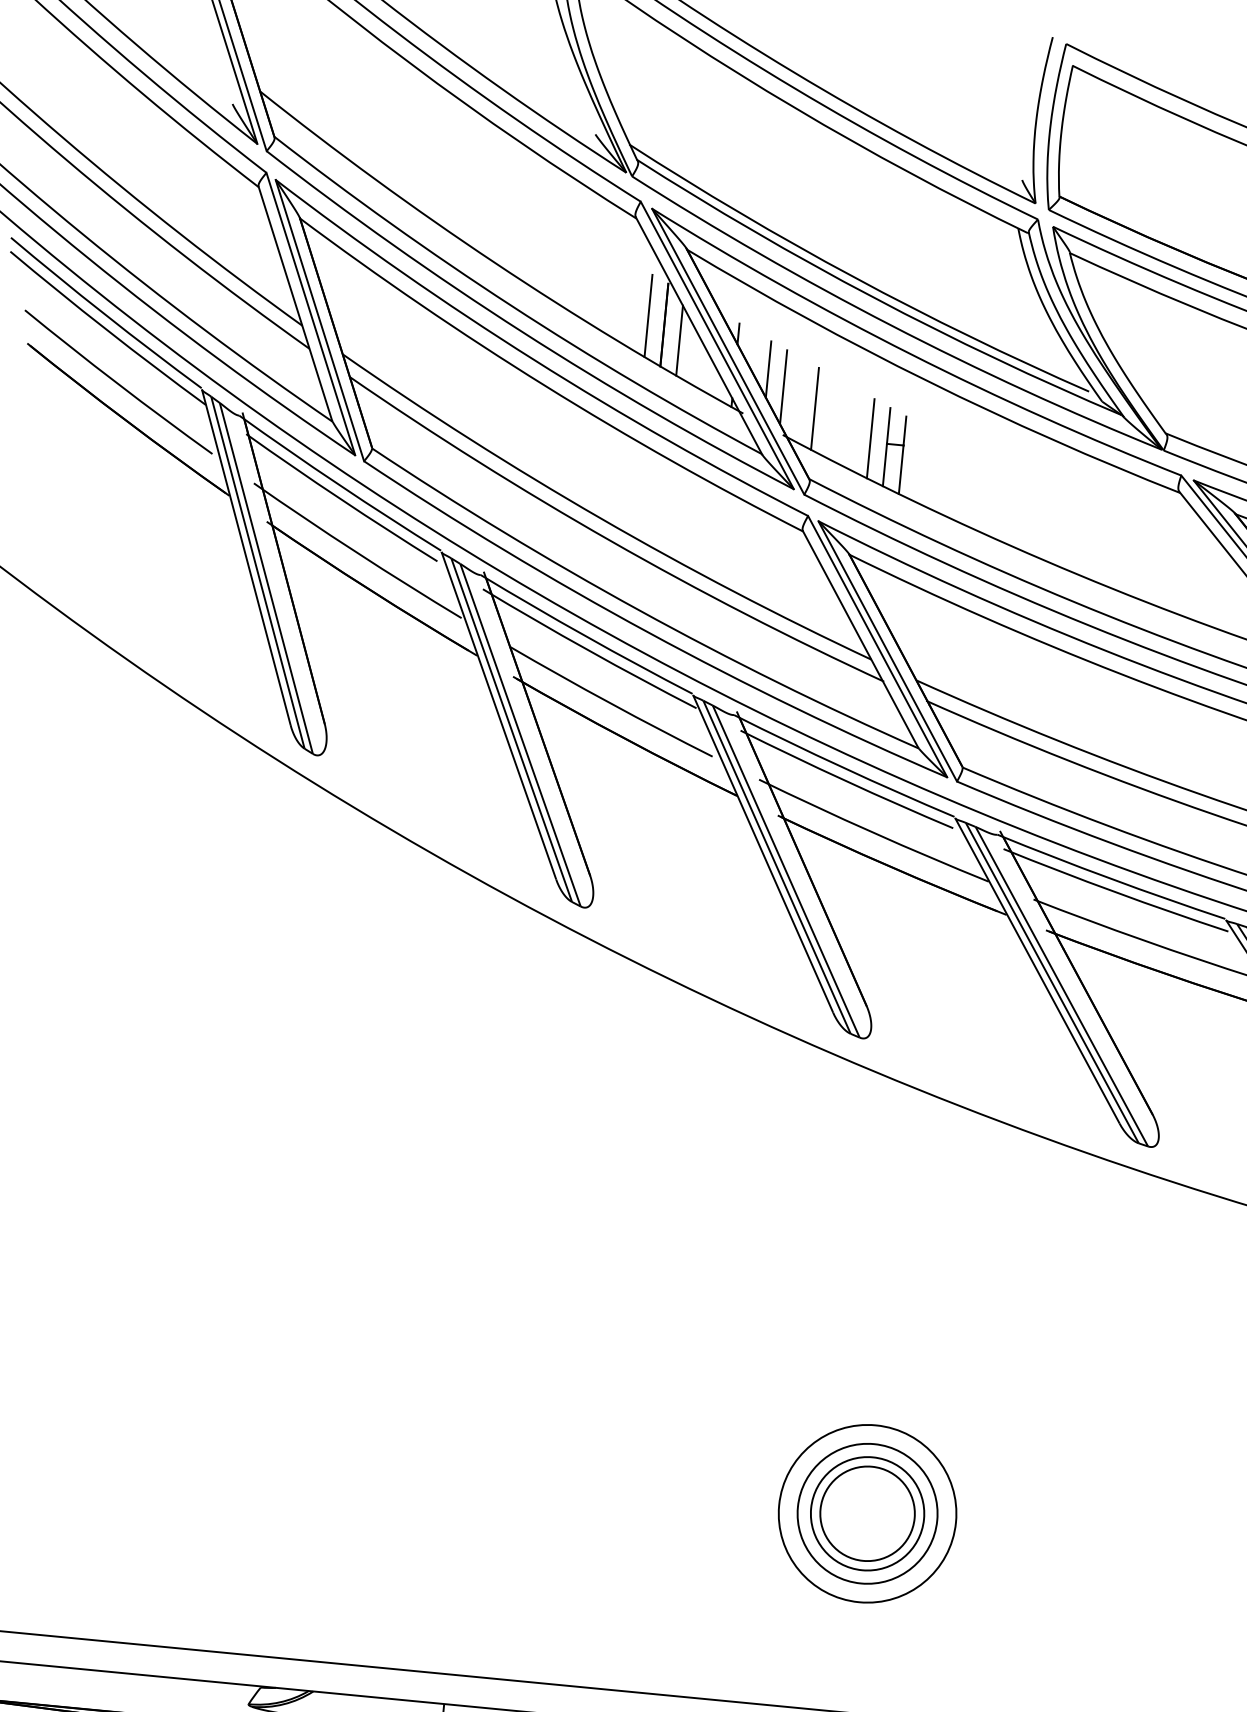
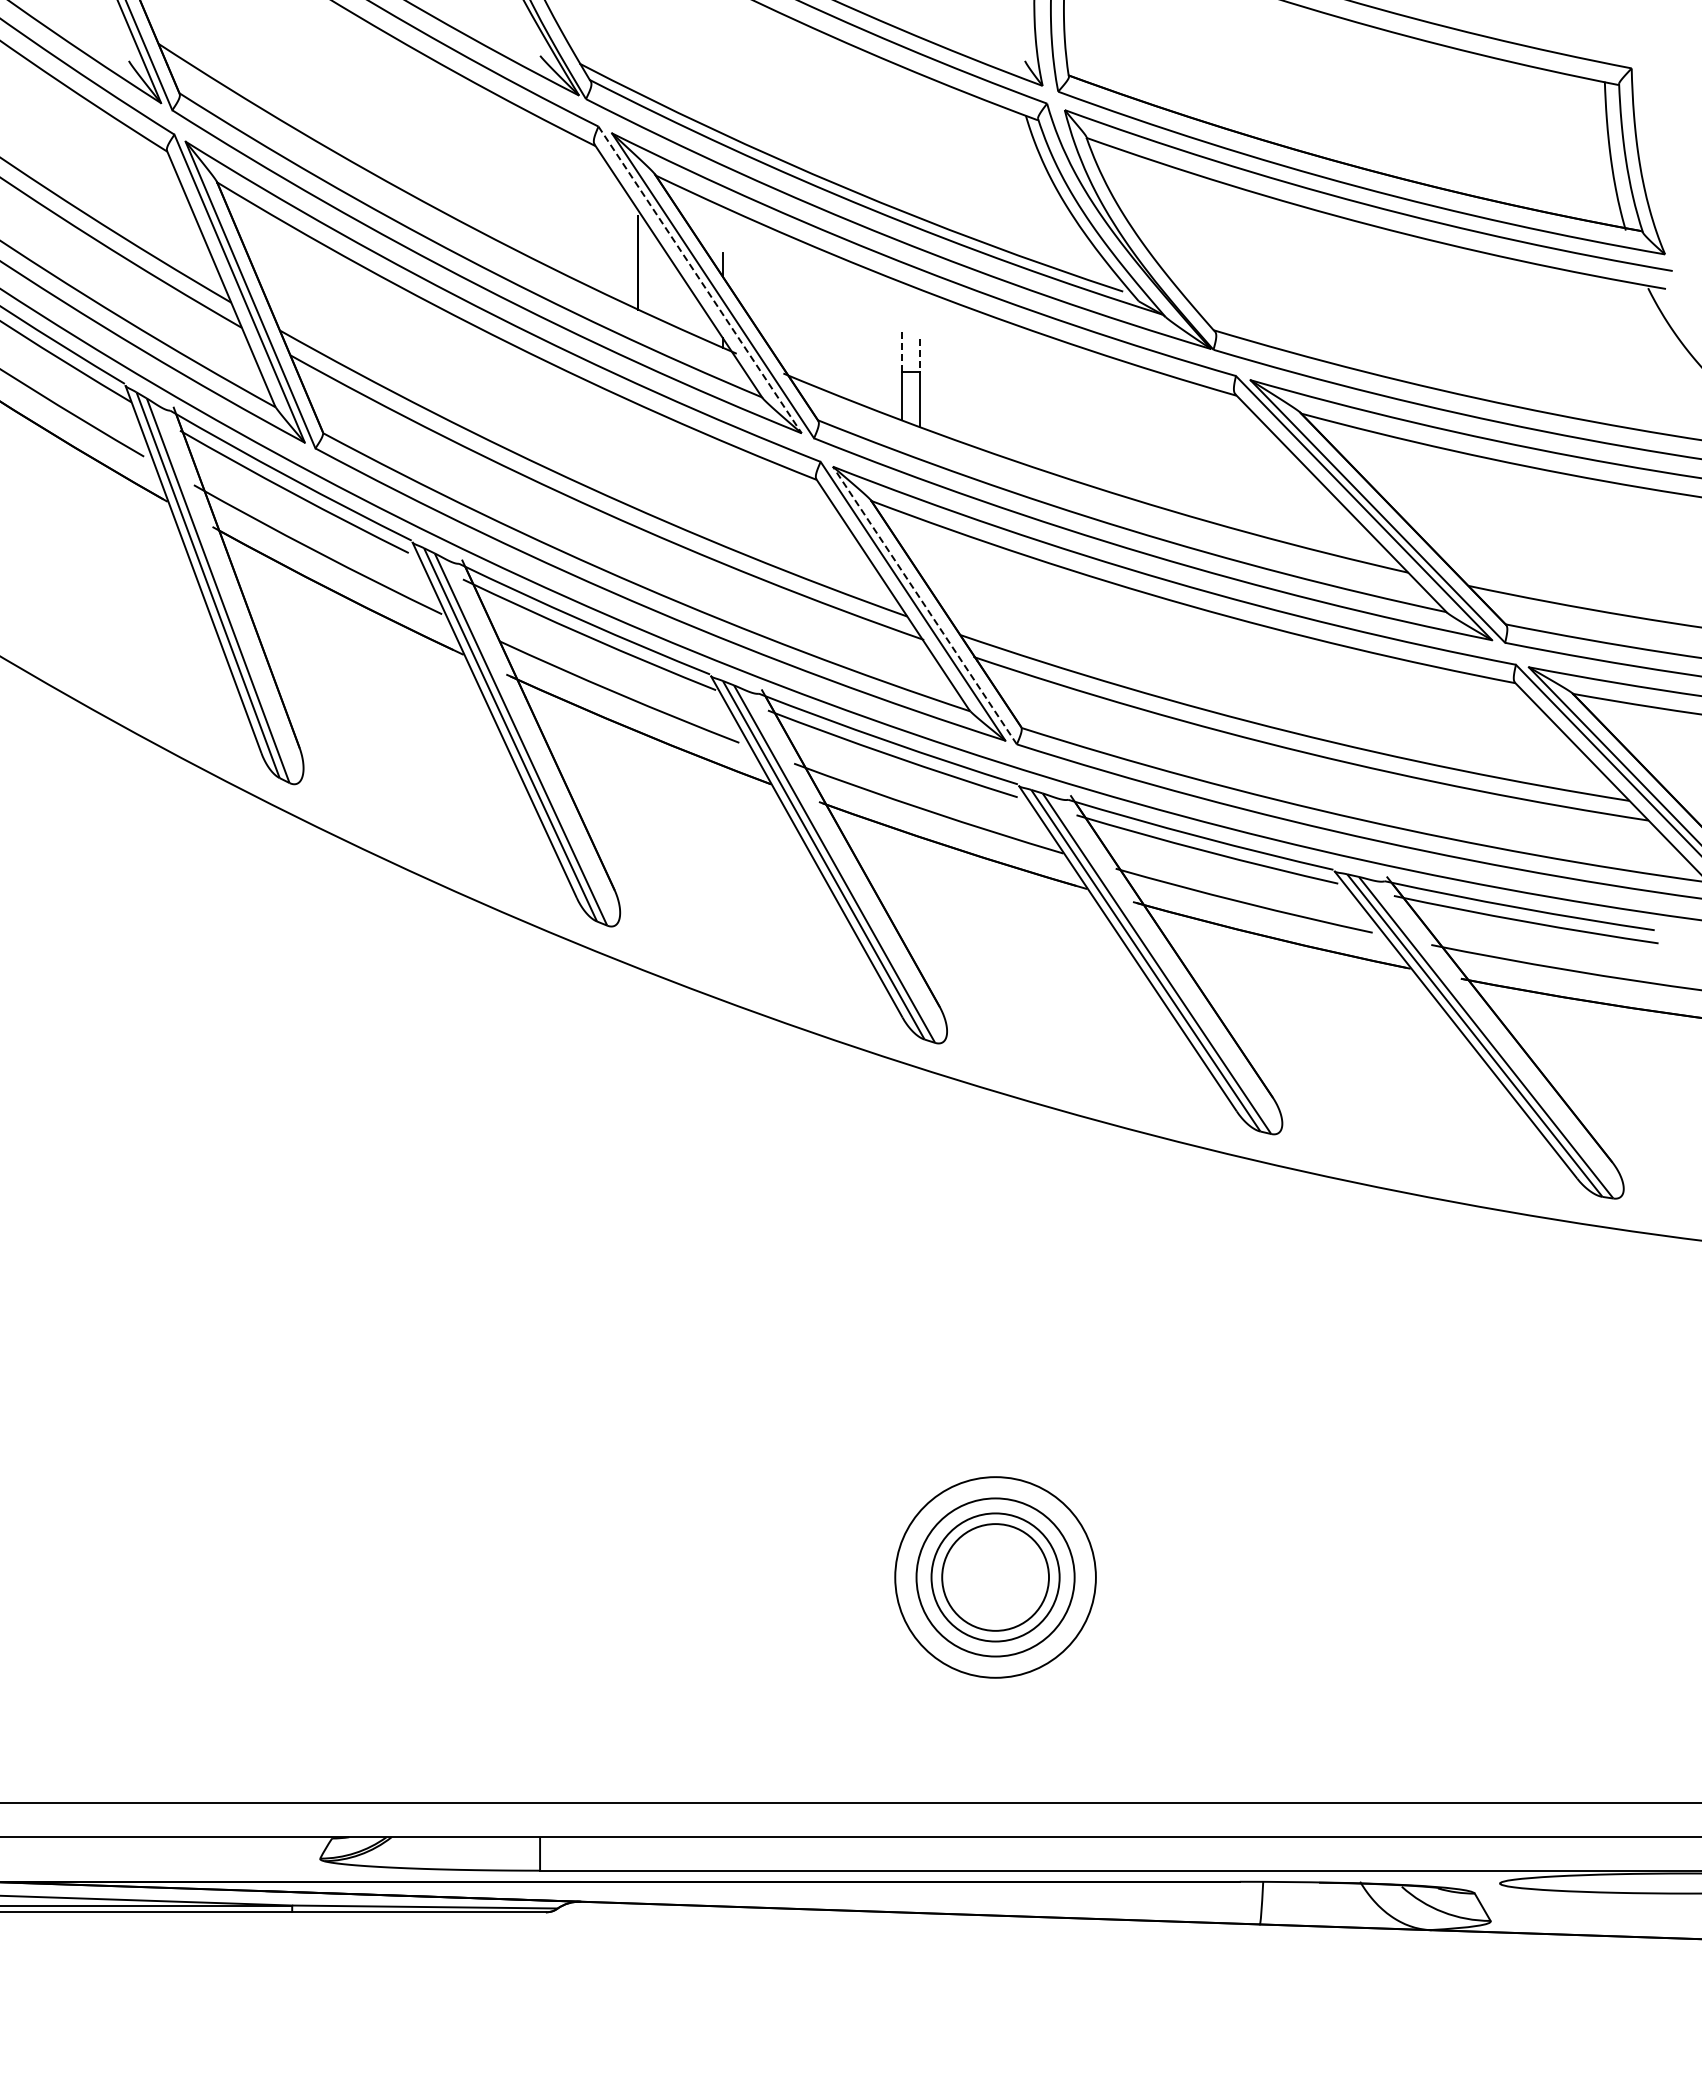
line: (648, 315) -> (619, 253), removed
line: (679, 340) -> (657, 278), removed
line: (717, 345) -> (700, 279), solid -> dashed
line: (768, 369) -> (760, 301), removed
line: (783, 387) -> (779, 319), removed
line: (814, 408) -> (816, 340), removed
line: (888, 425) -> (901, 351), solid -> dashed
line: (905, 431) -> (920, 356), solid -> dashed
line: (870, 438) -> (882, 368), removed
line: (887, 651) -> (924, 605), solid -> dashed

